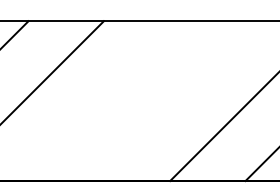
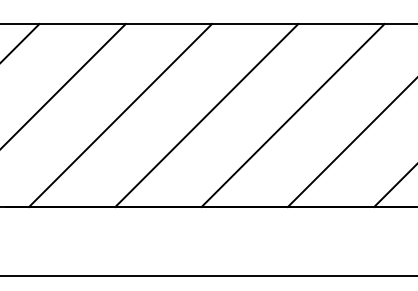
line: (99, 101) -> (206, 115), added
line: (174, 101) -> (292, 115), added

